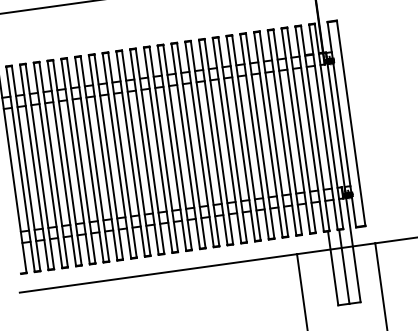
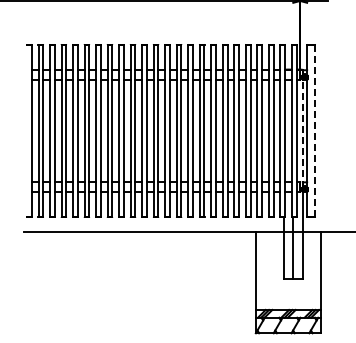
line: (351, 122) -> (315, 130), solid -> dashed
line: (336, 127) -> (302, 132), solid -> dashed

